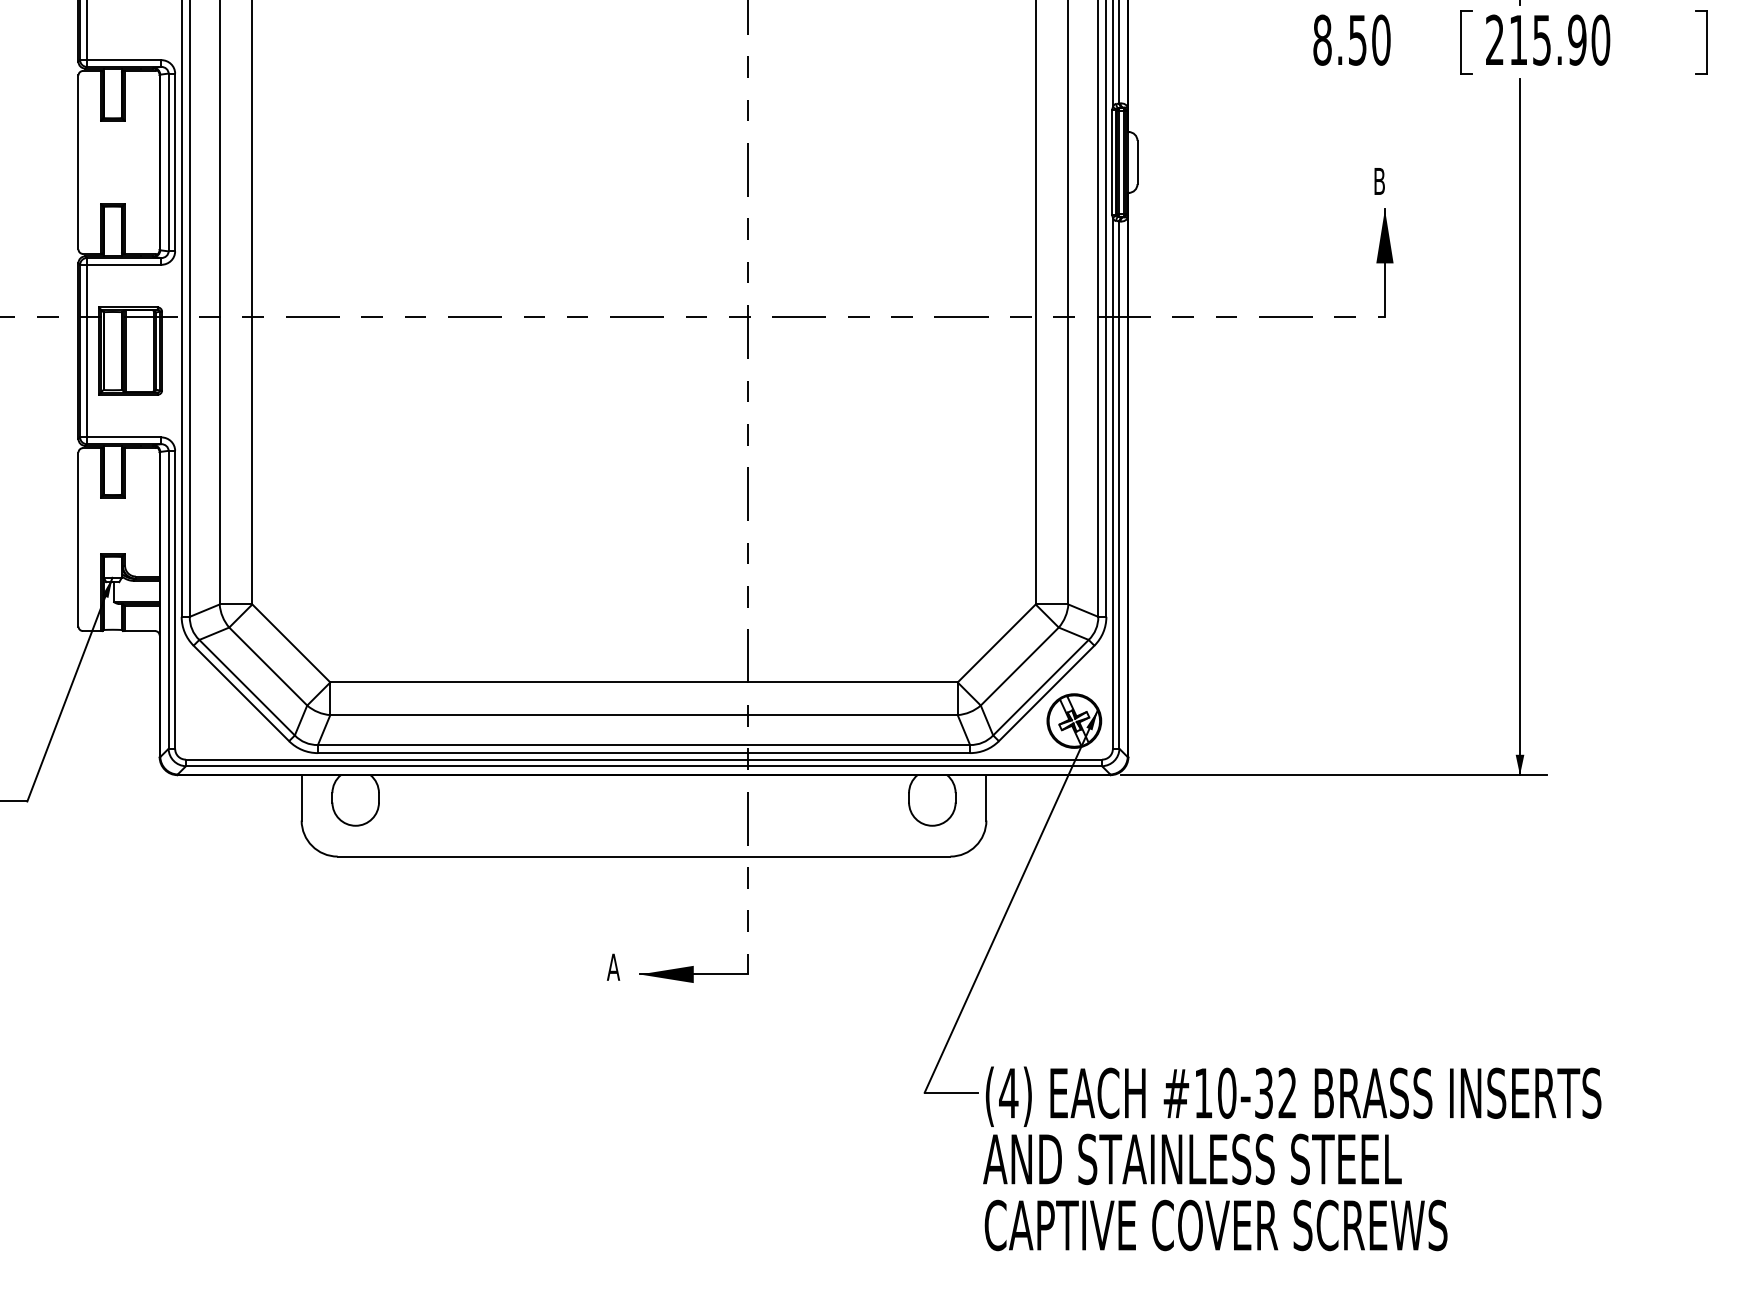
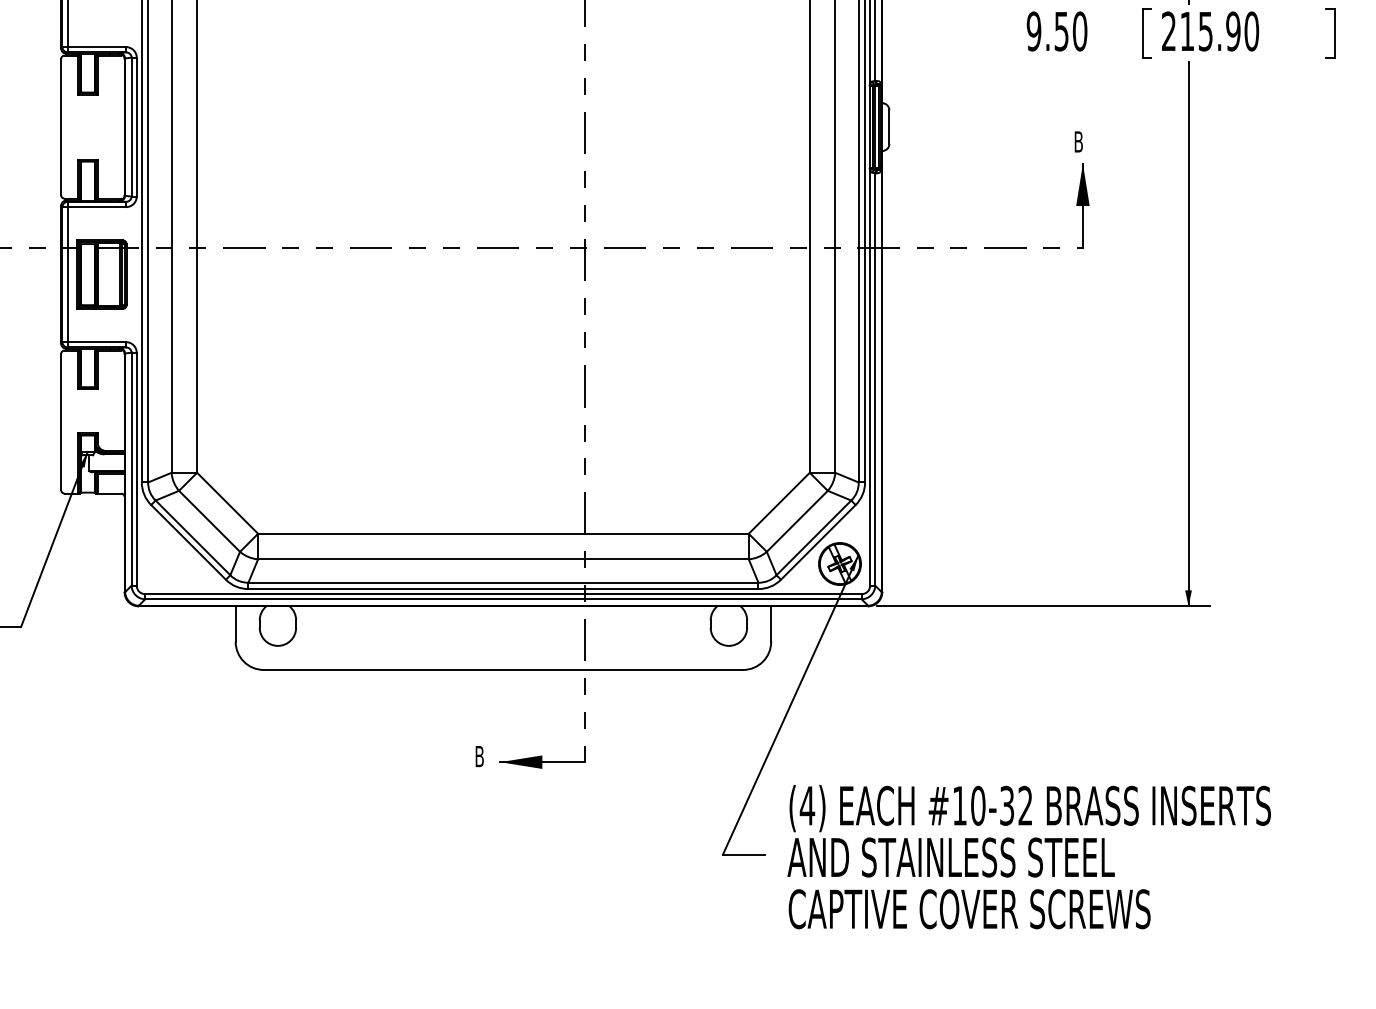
text: (1322, 39) -> (1034, 30), 8.50 -> 9.50
text: (613, 966) -> (479, 755), A -> B
text: (1292, 1158) -> (1029, 856), moved

